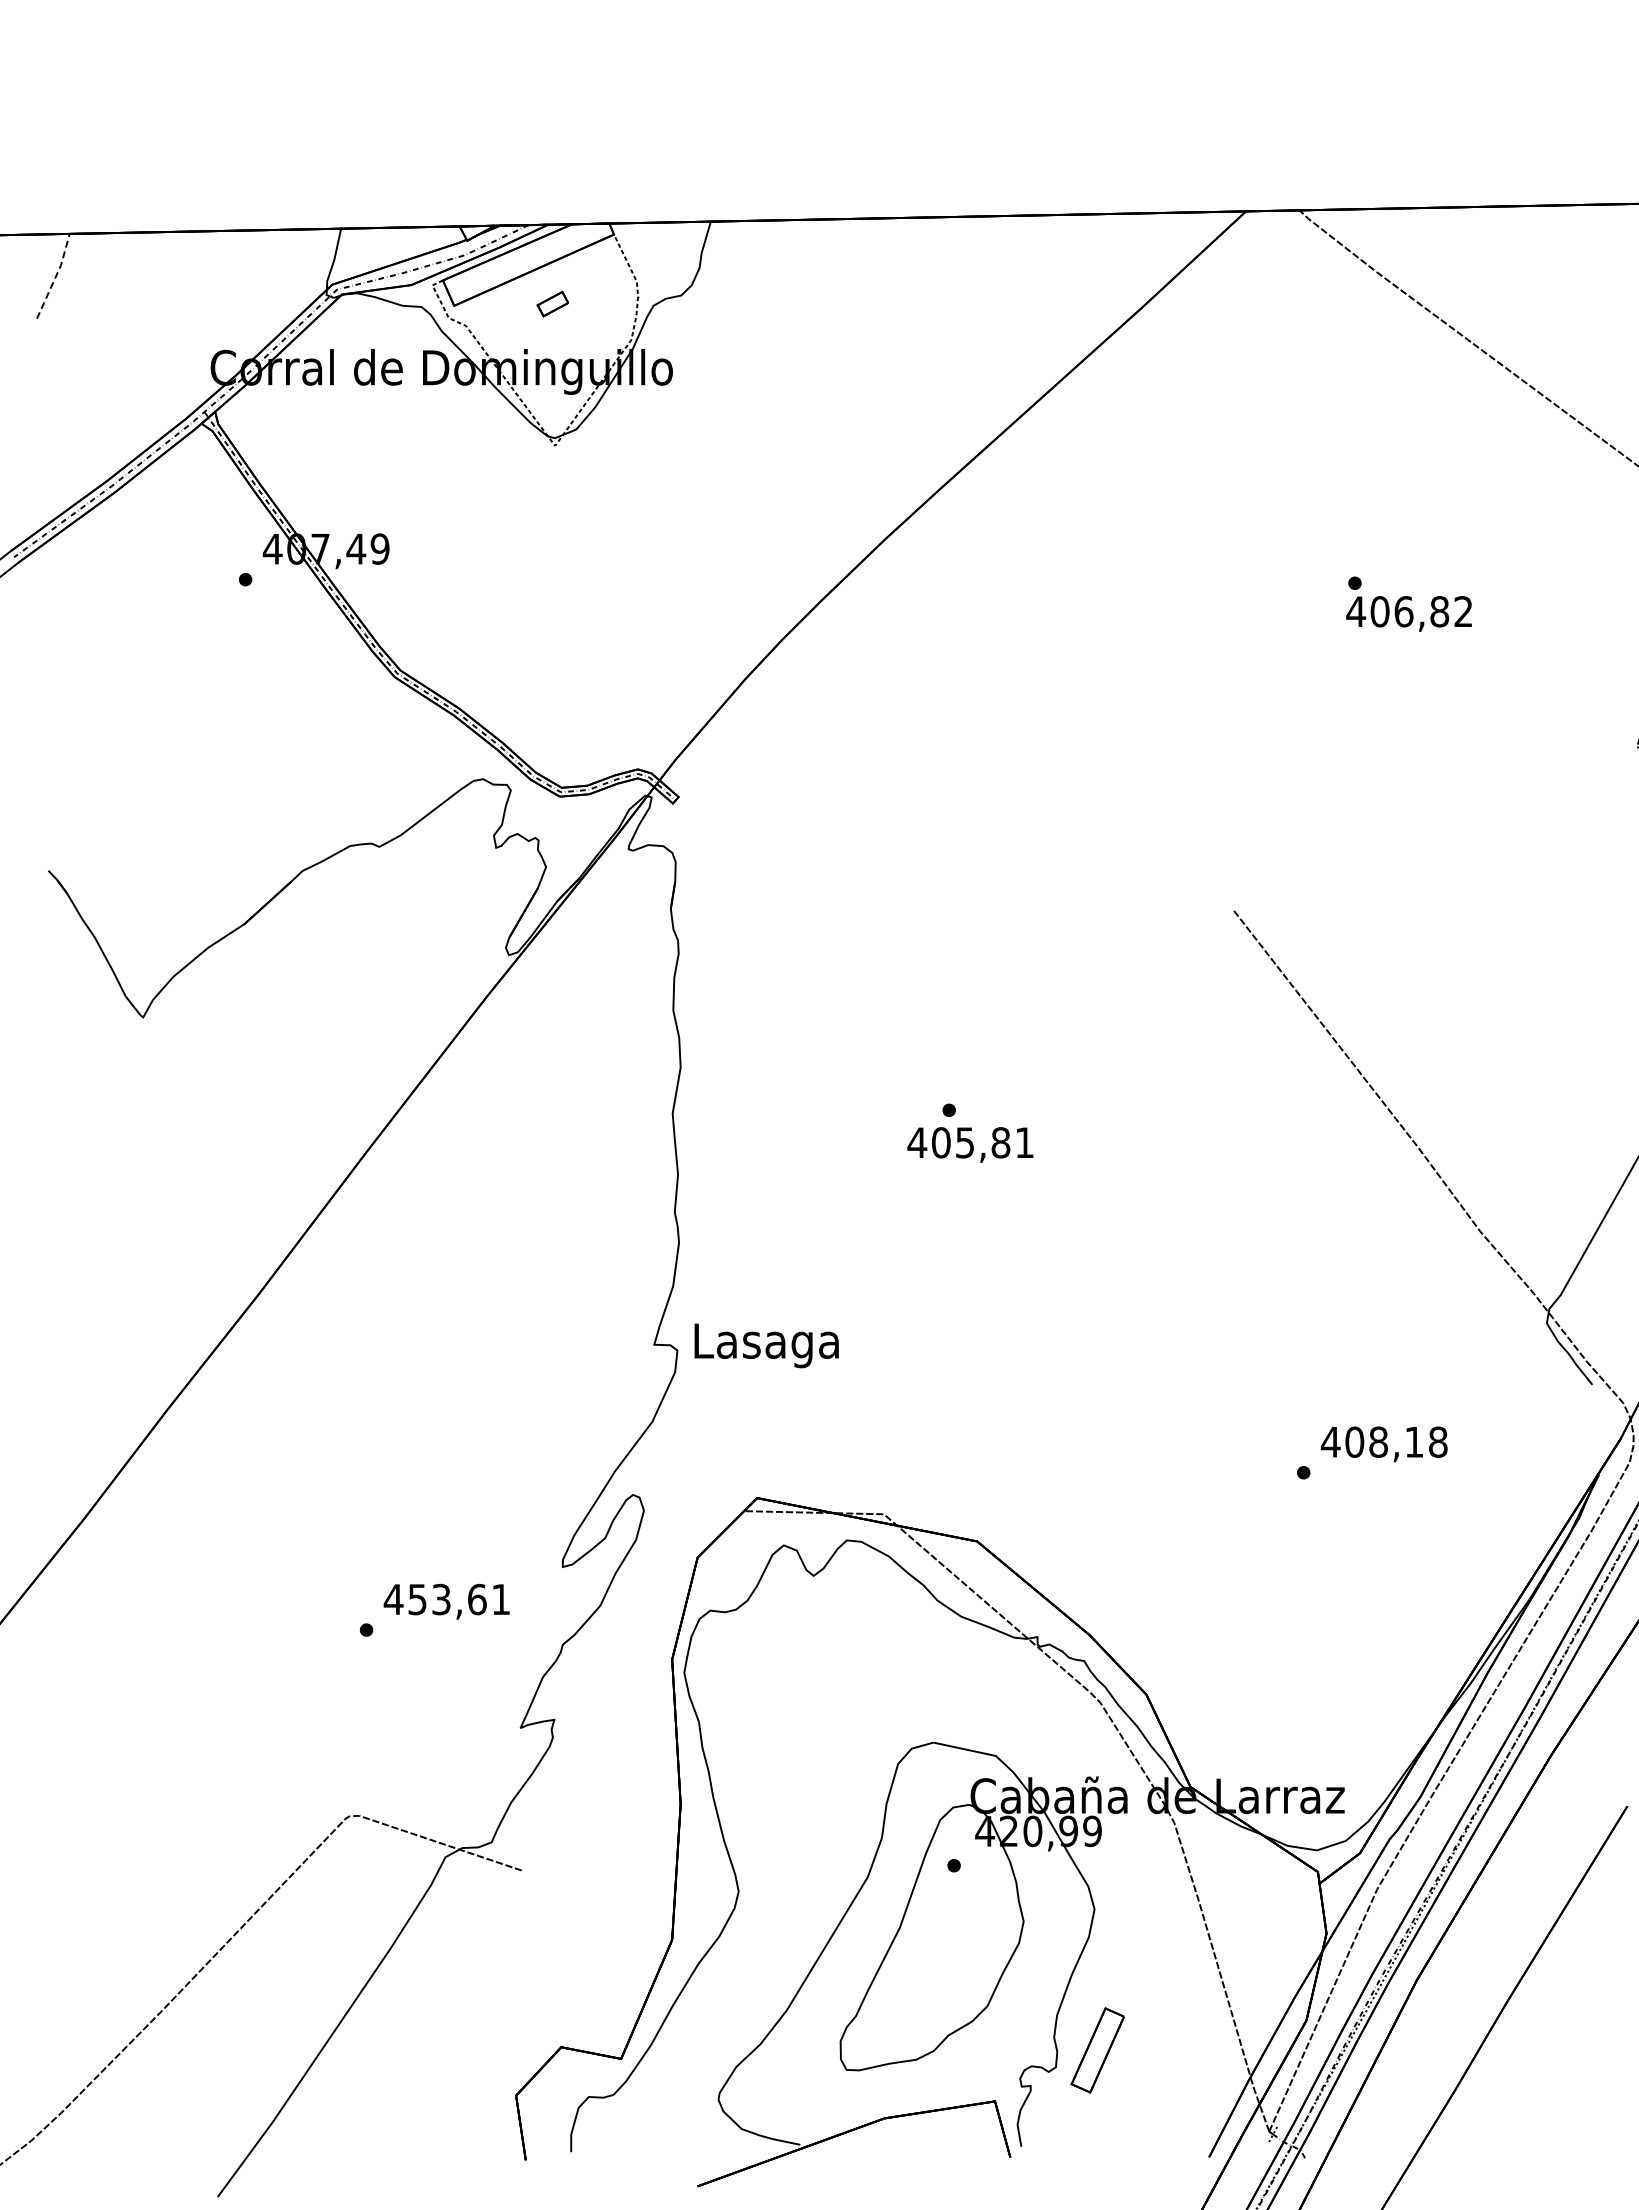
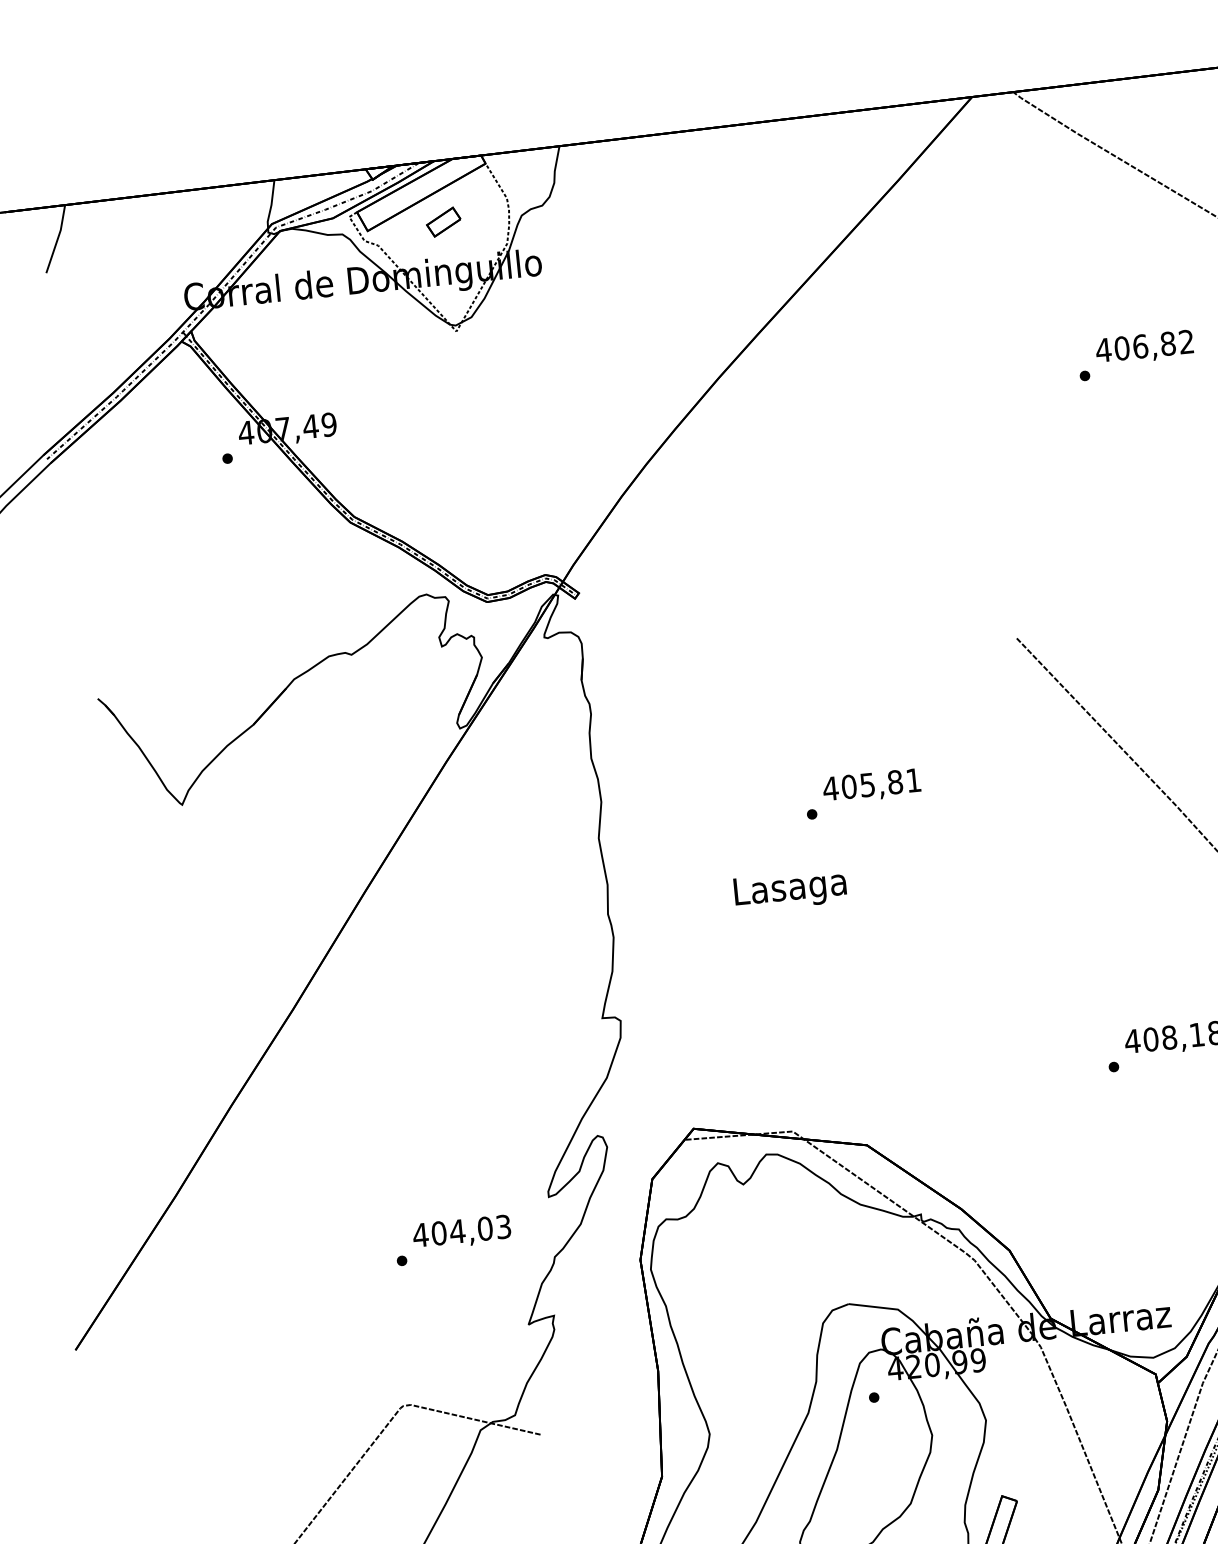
line: (56, 276) -> (58, 239), dashed -> solid
part: (552, 303) -> (443, 221), size x1.43
text: (1408, 613) -> (1144, 347), moved
text: (970, 1144) -> (871, 785), moved
text: (766, 1345) -> (790, 890), moved
text: (459, 1599) -> (471, 1230), 453,61 -> 404,03

